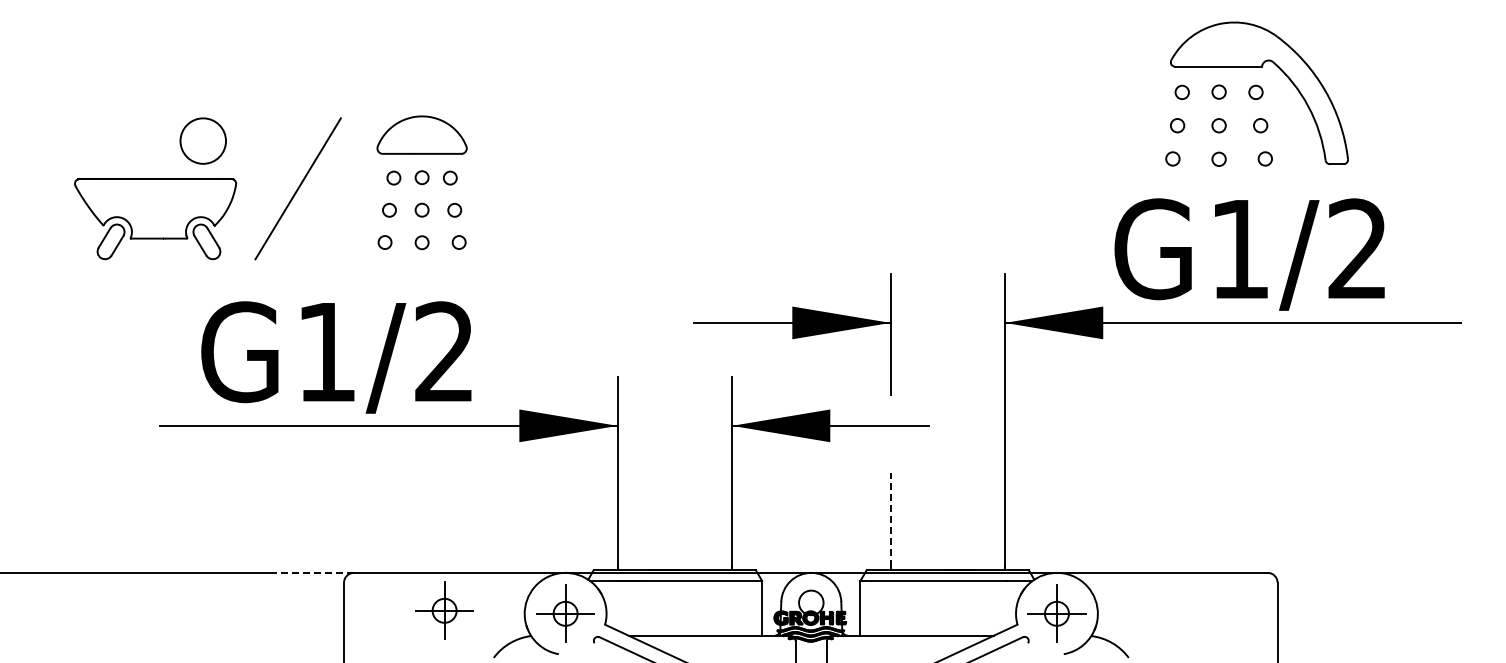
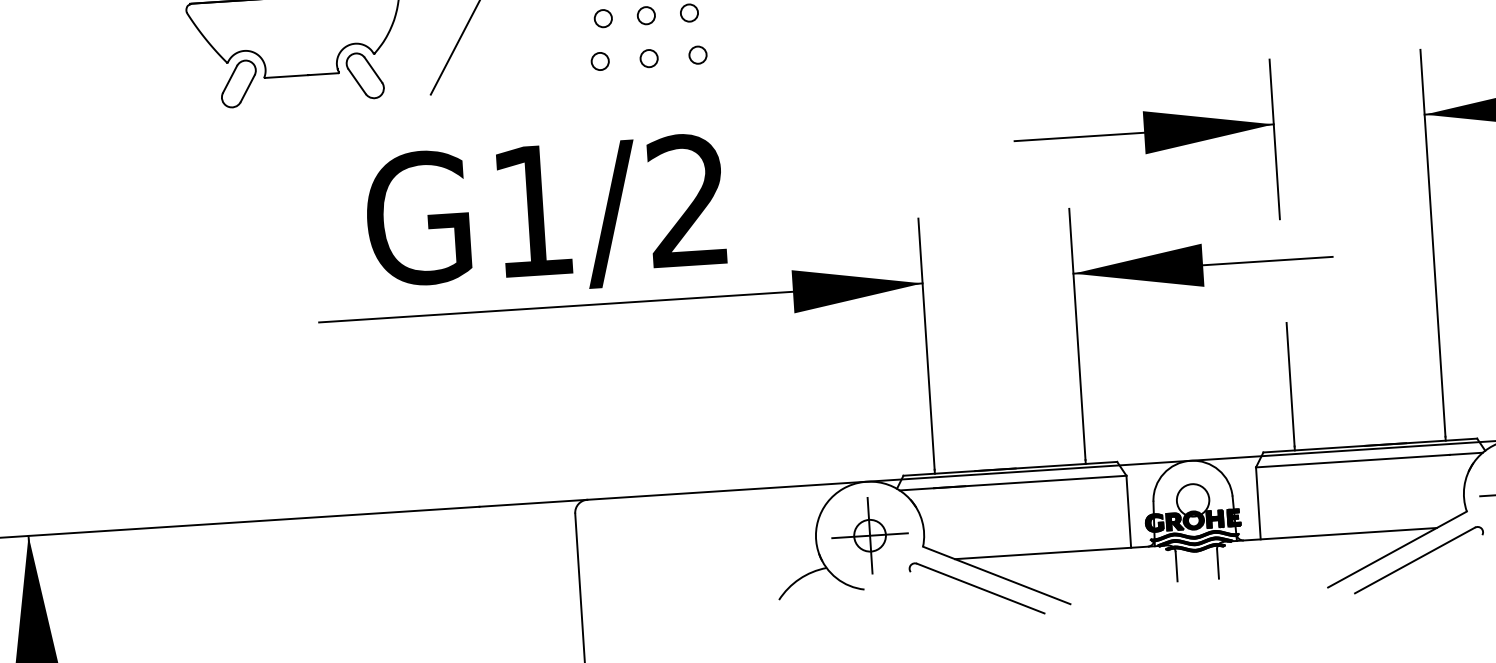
line: (890, 520) -> (1290, 384), dashed -> solid
line: (312, 572) -> (532, 502), dashed -> solid
part: (444, 610) -> (710, 541), removed

